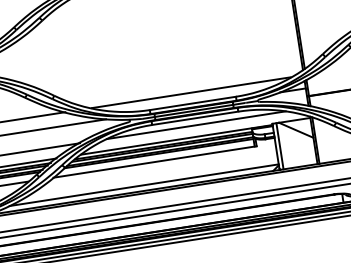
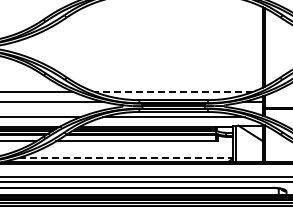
line: (191, 92) -> (173, 91), solid -> dashed
line: (144, 184) -> (126, 157), solid -> dashed

